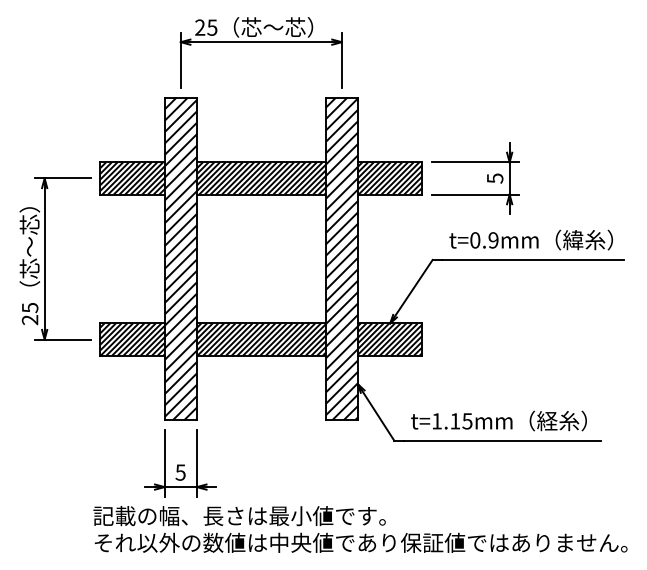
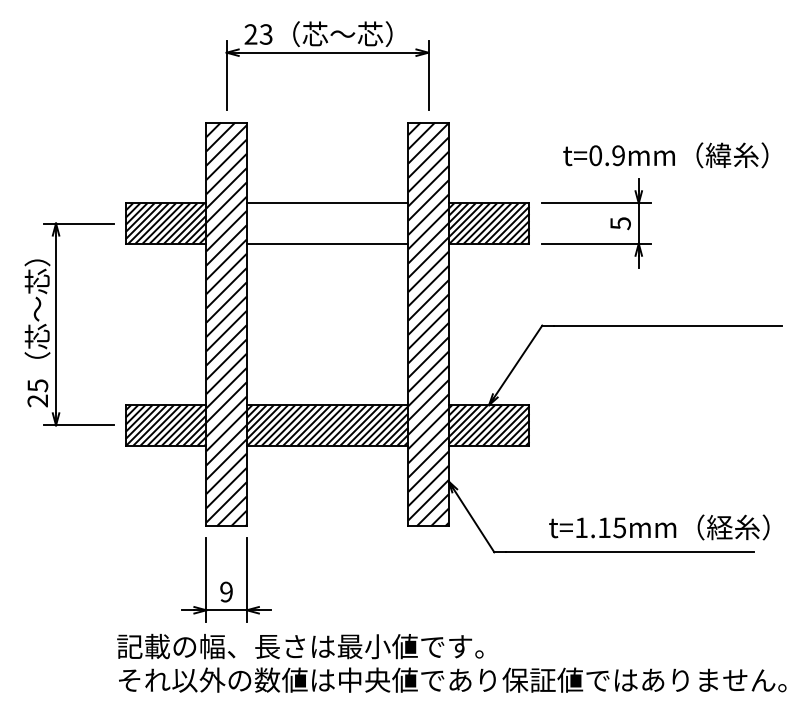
text: (212, 27) -> (266, 34), 25 -> 23
hatch: (260, 178) -> (326, 223), removed
text: (530, 239) -> (664, 154), moved
text: (498, 420) -> (658, 526), moved
text: (180, 472) -> (226, 591), 5 -> 9

